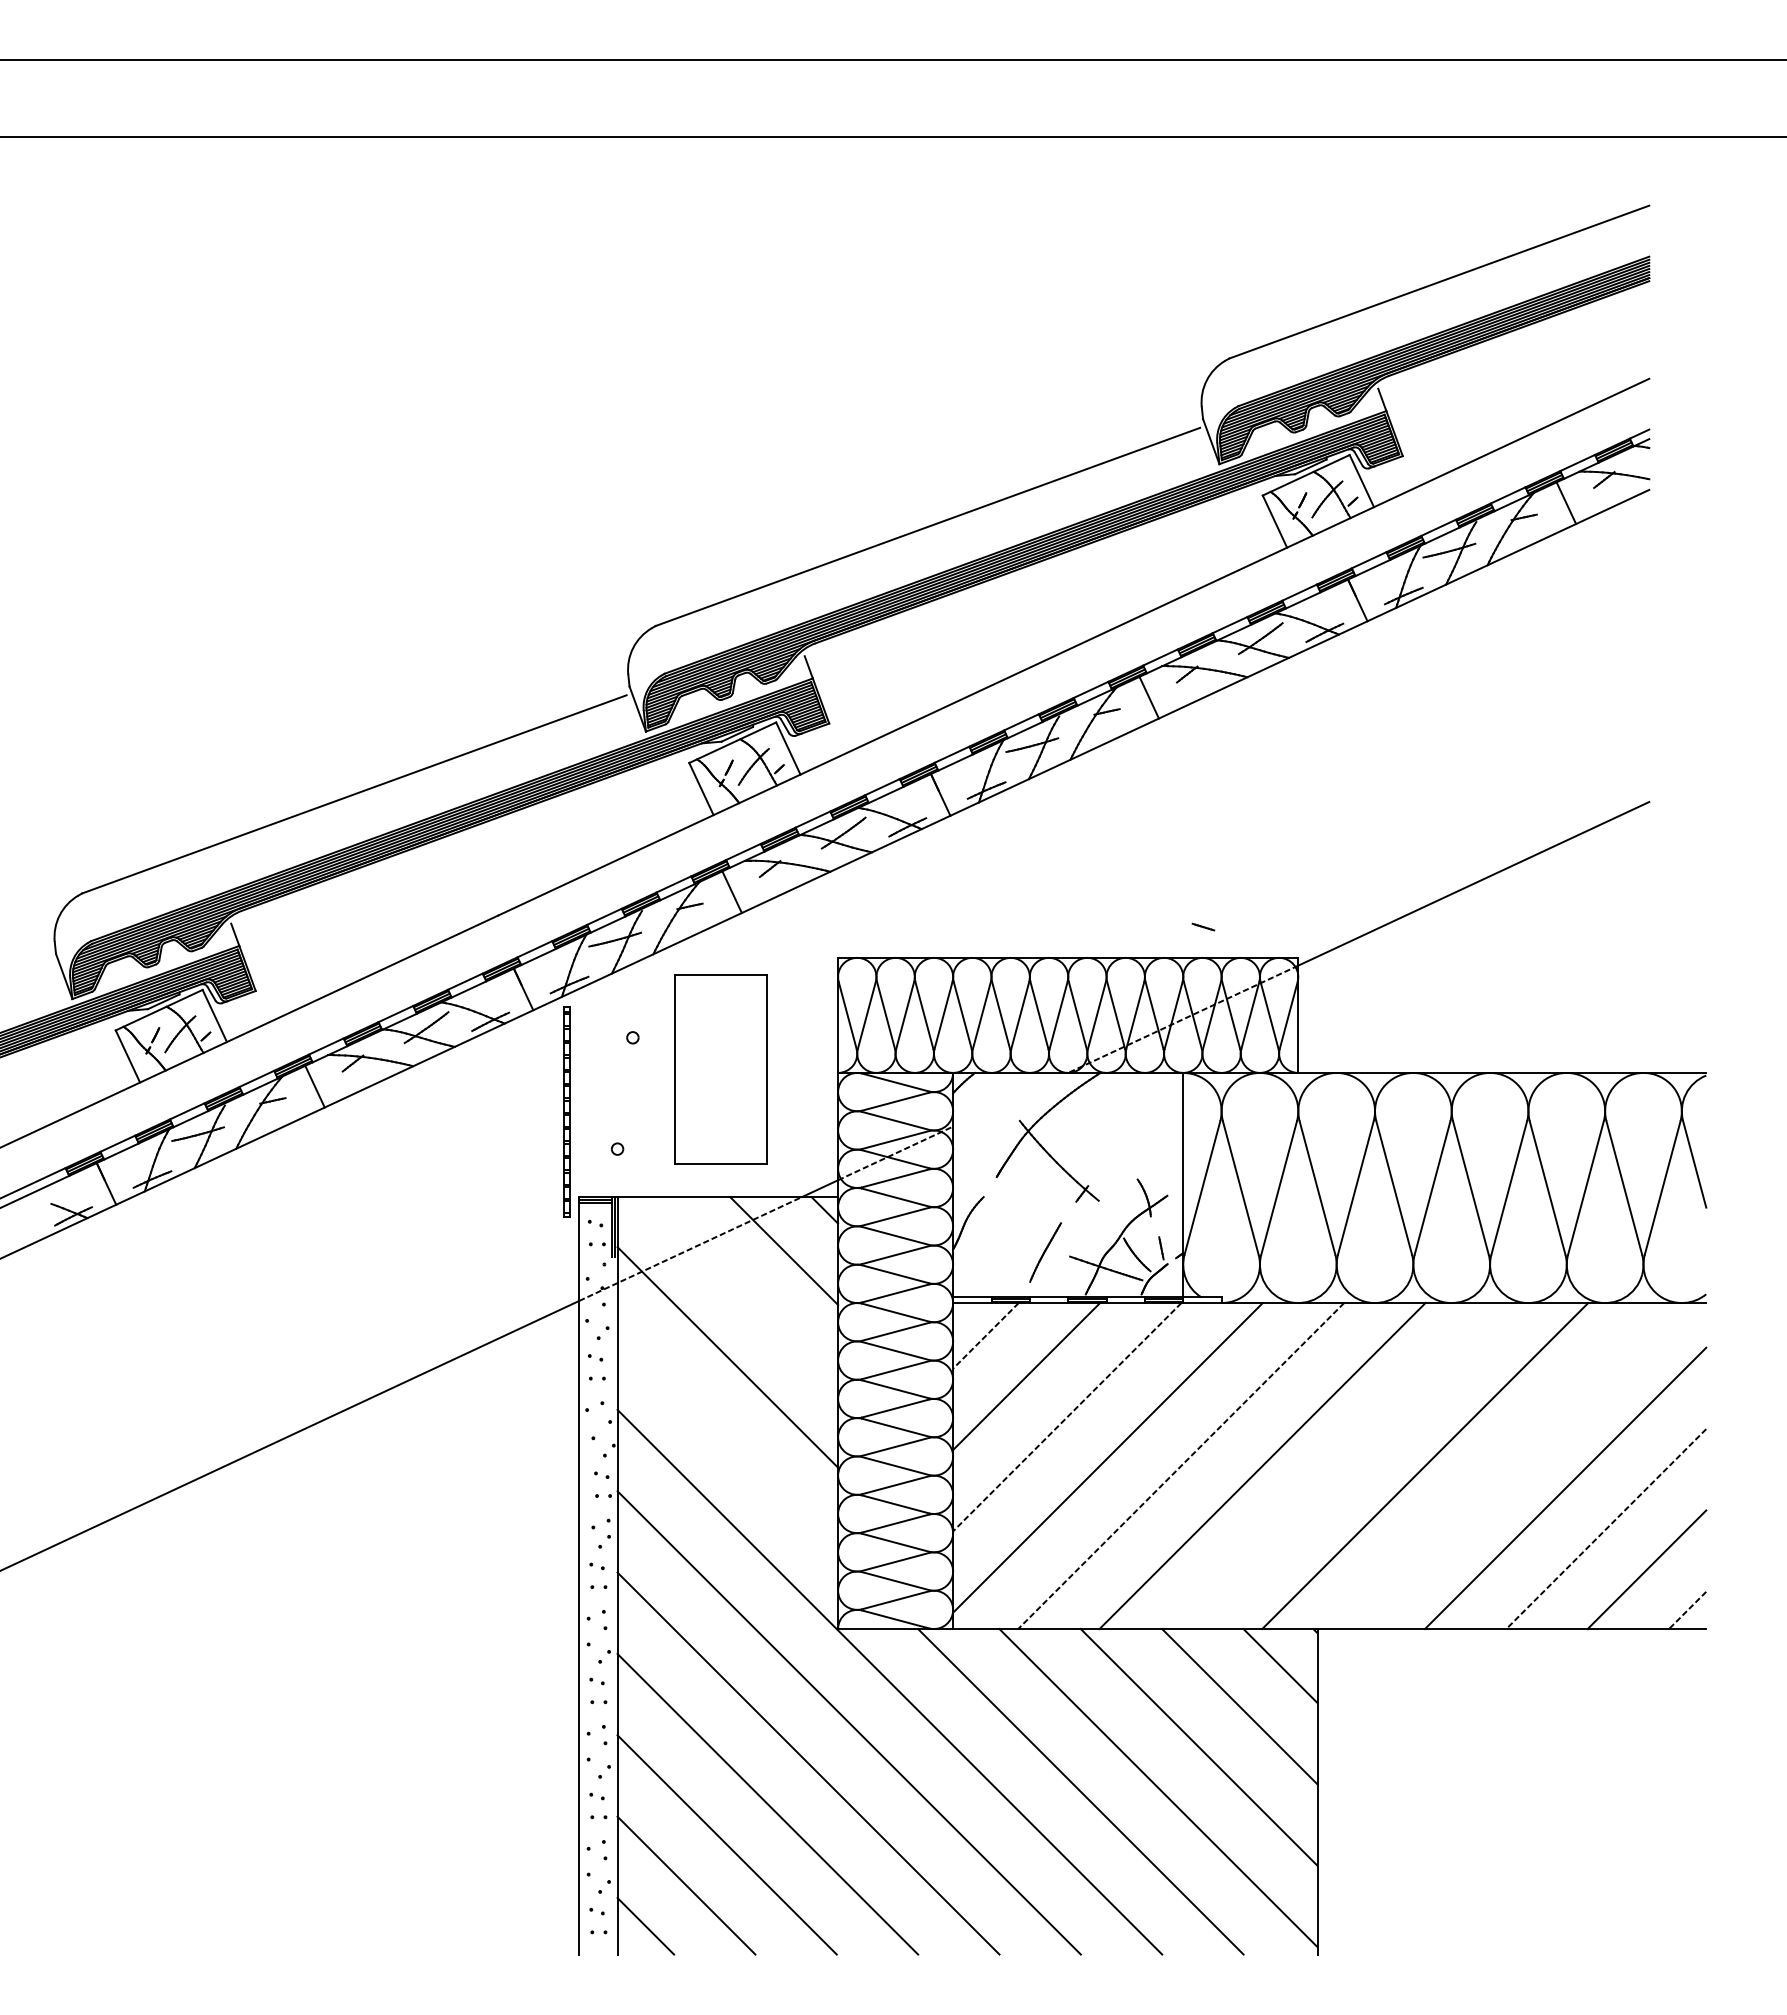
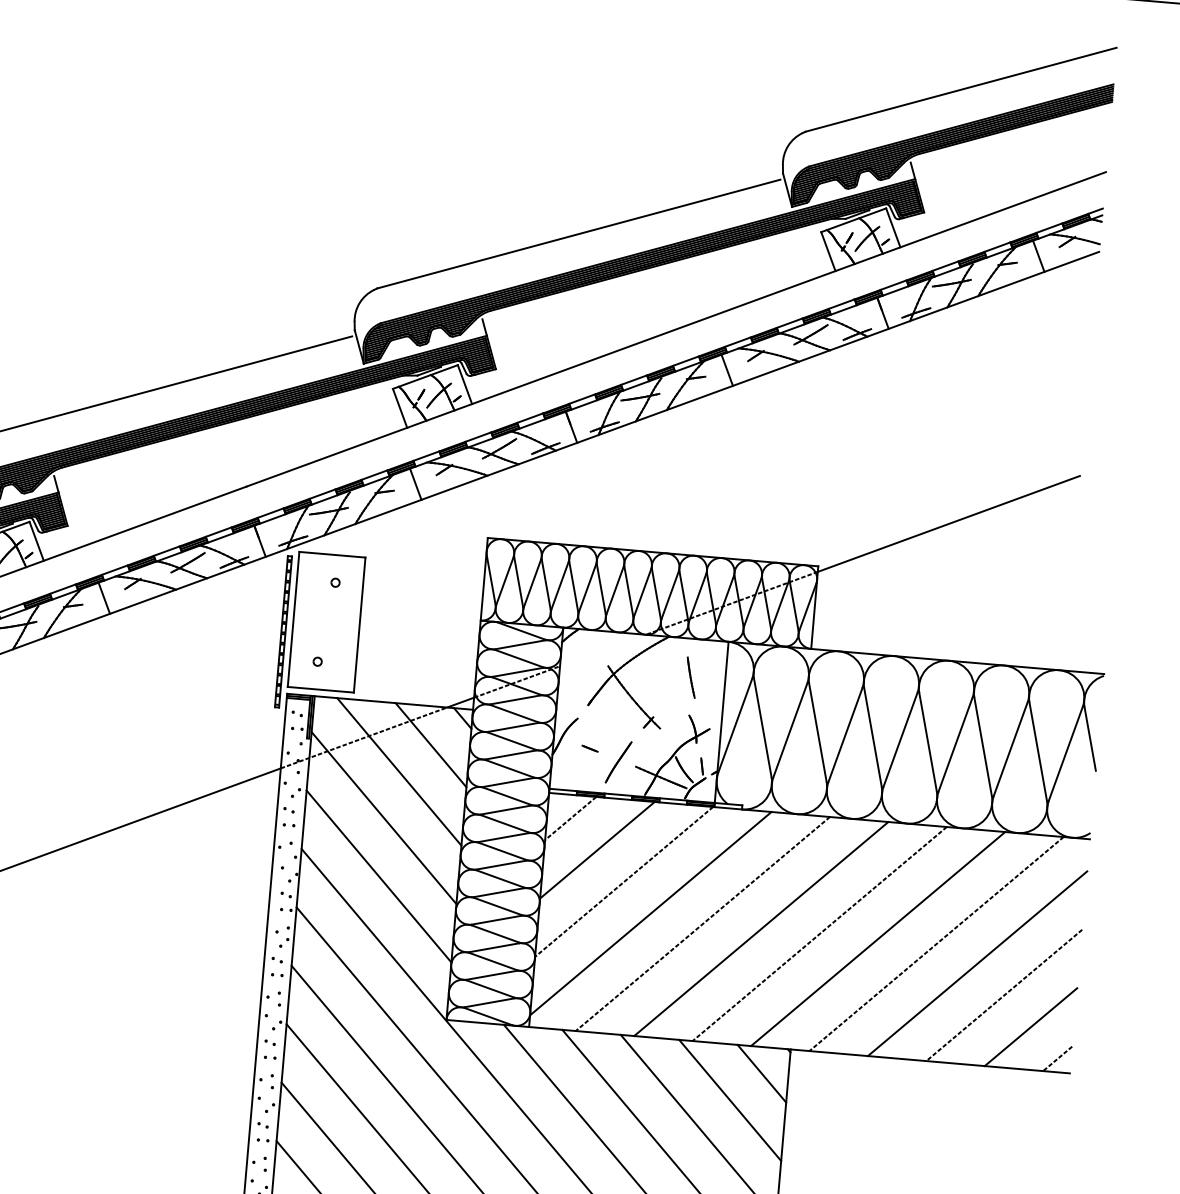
line: (1203, 926) -> (590, 748), moved
part: (720, 1069) -> (326, 622), moved
line: (1135, 1126) -> (691, 677), added
line: (743, 1291) -> (399, 771), added
line: (727, 1438) -> (378, 876), added
line: (1343, 1466) -> (819, 934), added
line: (1506, 1466) -> (936, 944), added

